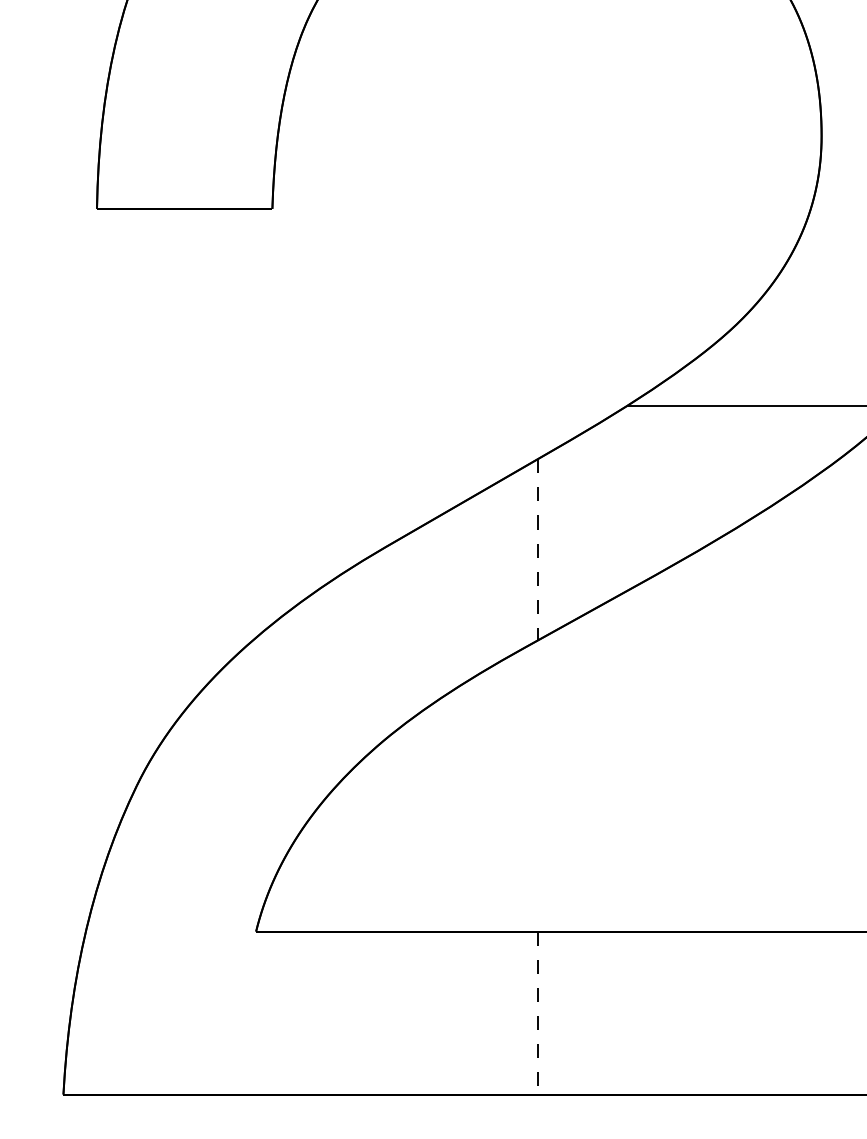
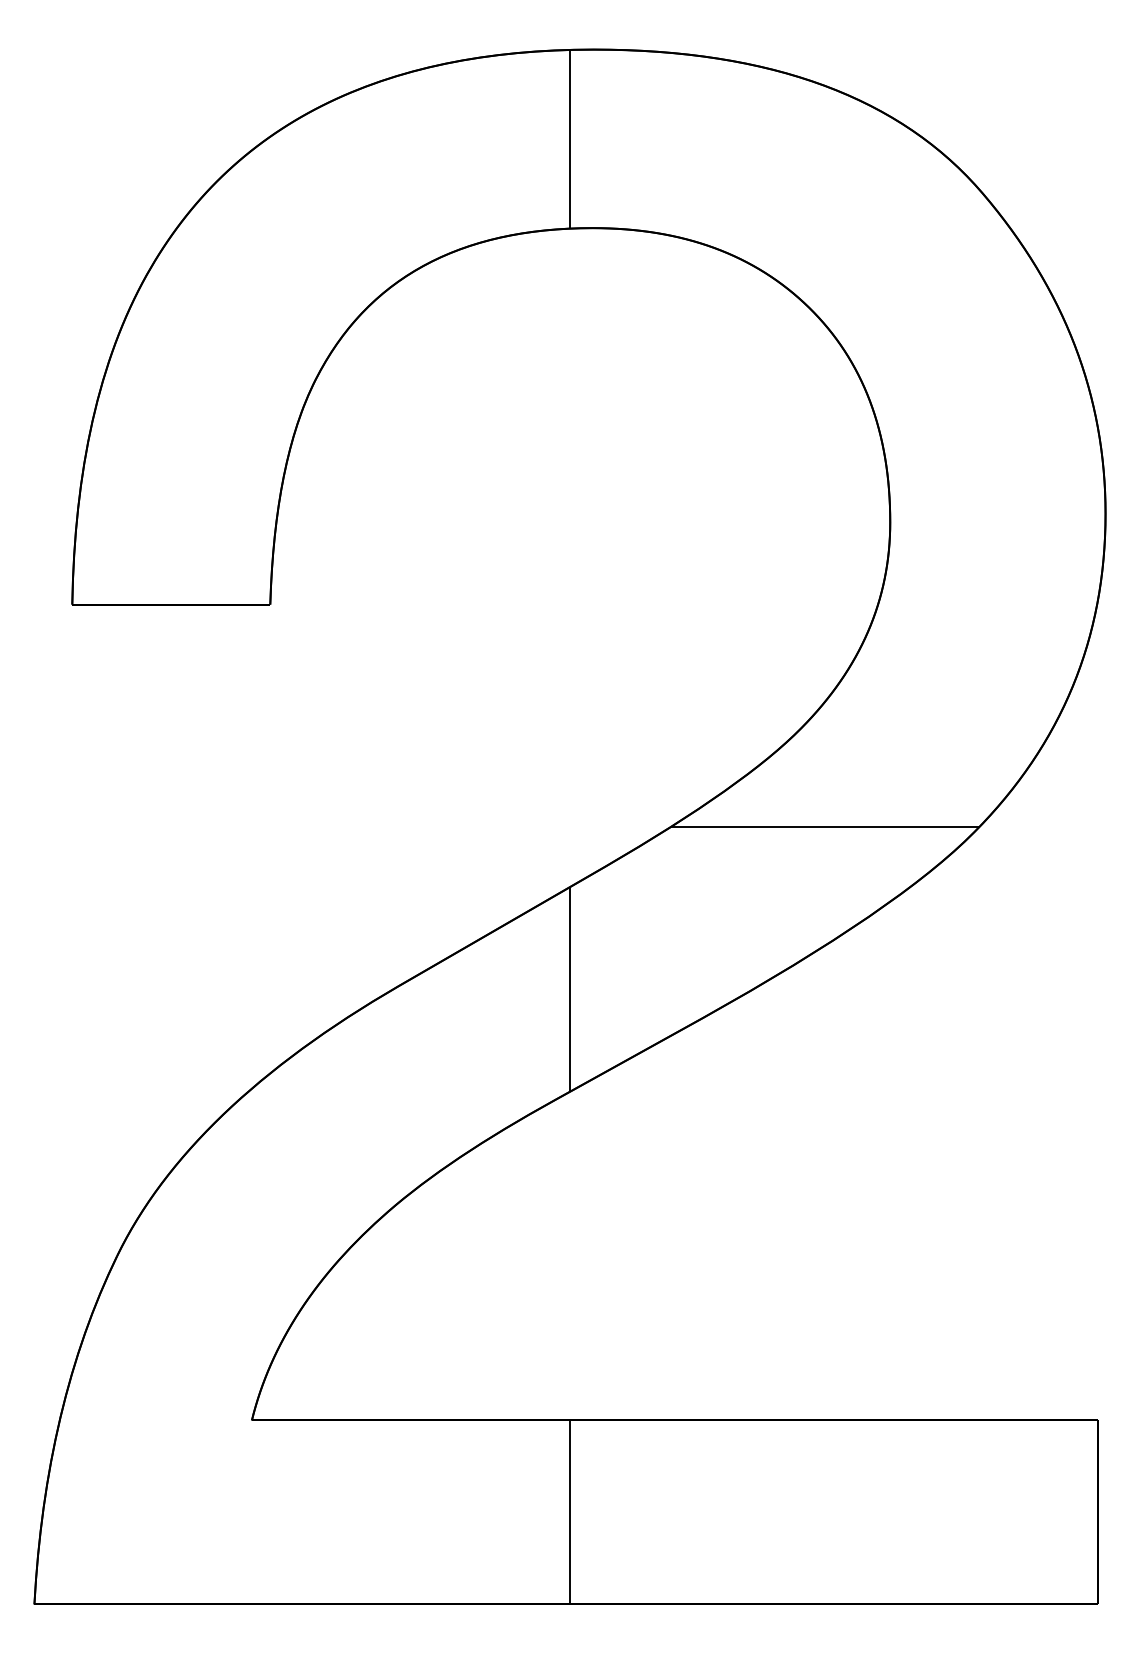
line: (537, 549) -> (569, 989), dashed -> solid
line: (537, 1013) -> (569, 1512), dashed -> solid

